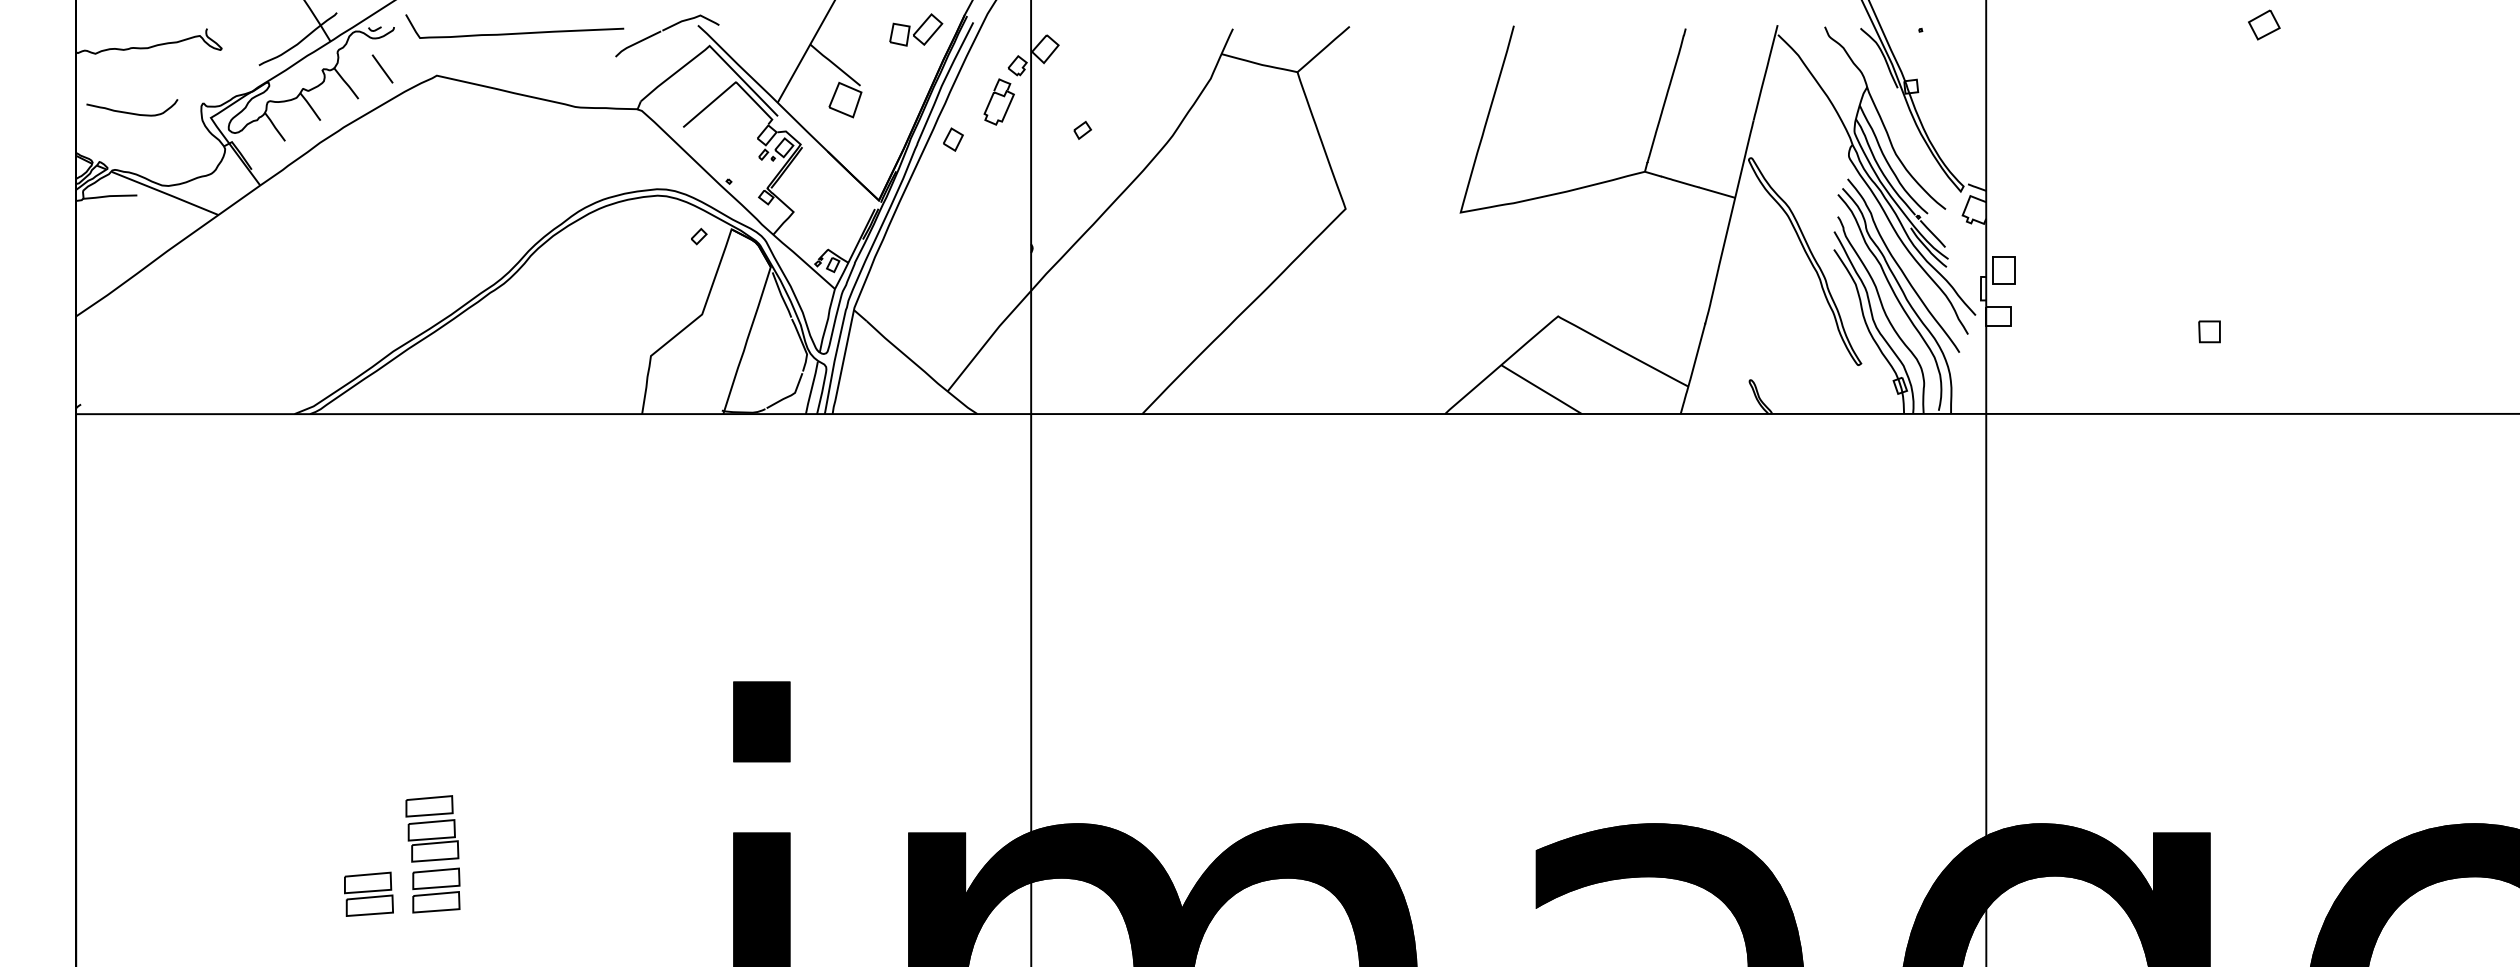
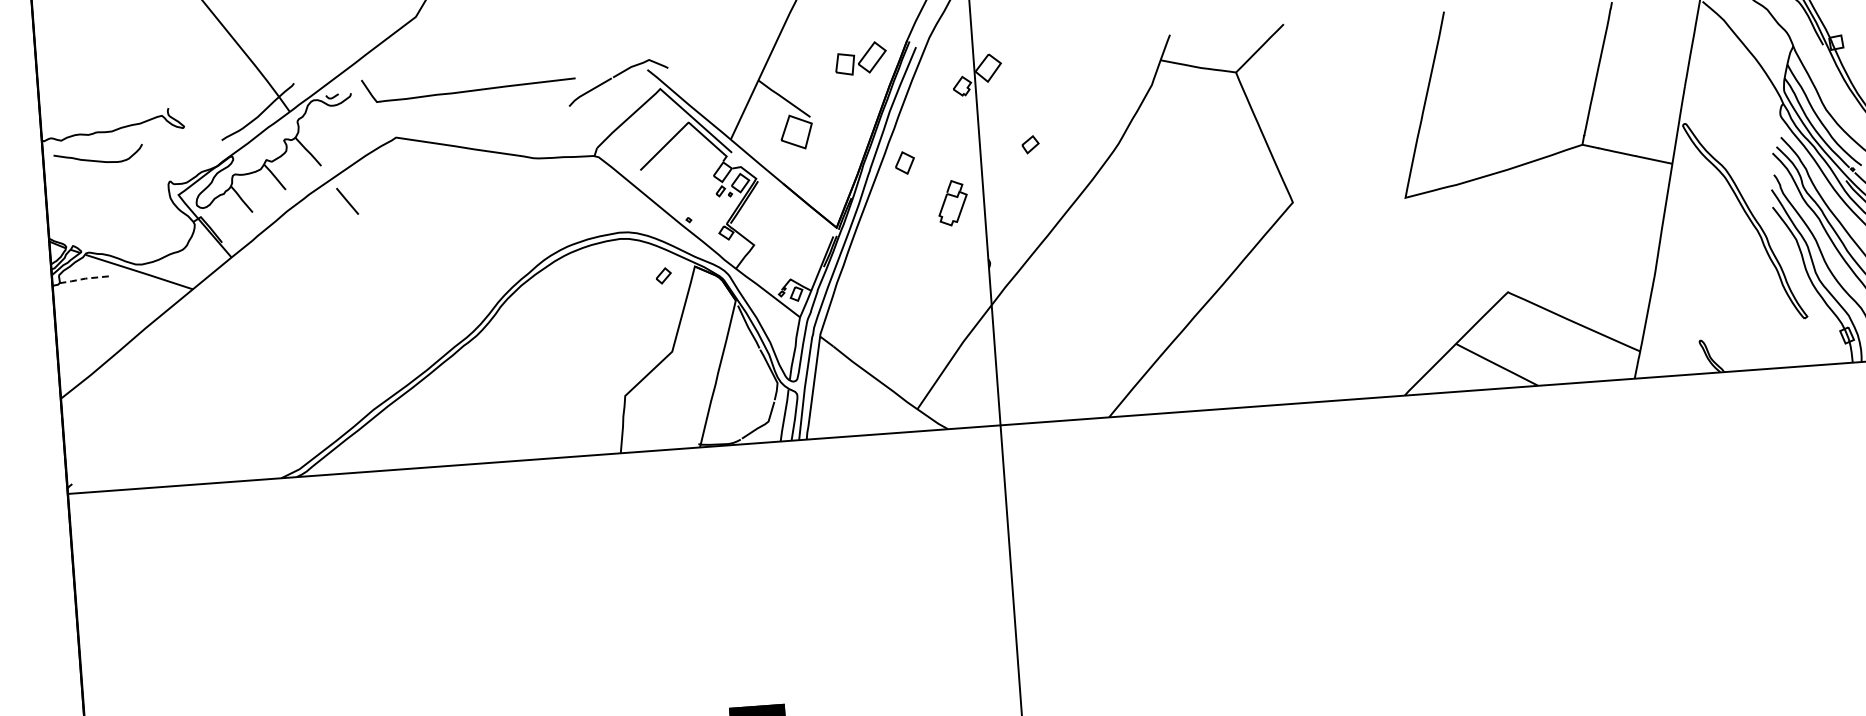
line: (382, 68) -> (347, 200), moved
part: (998, 101) -> (952, 202), moved
curve: (132, 112) -> (99, 160), moved
line: (109, 196) -> (85, 279), solid -> dashed

